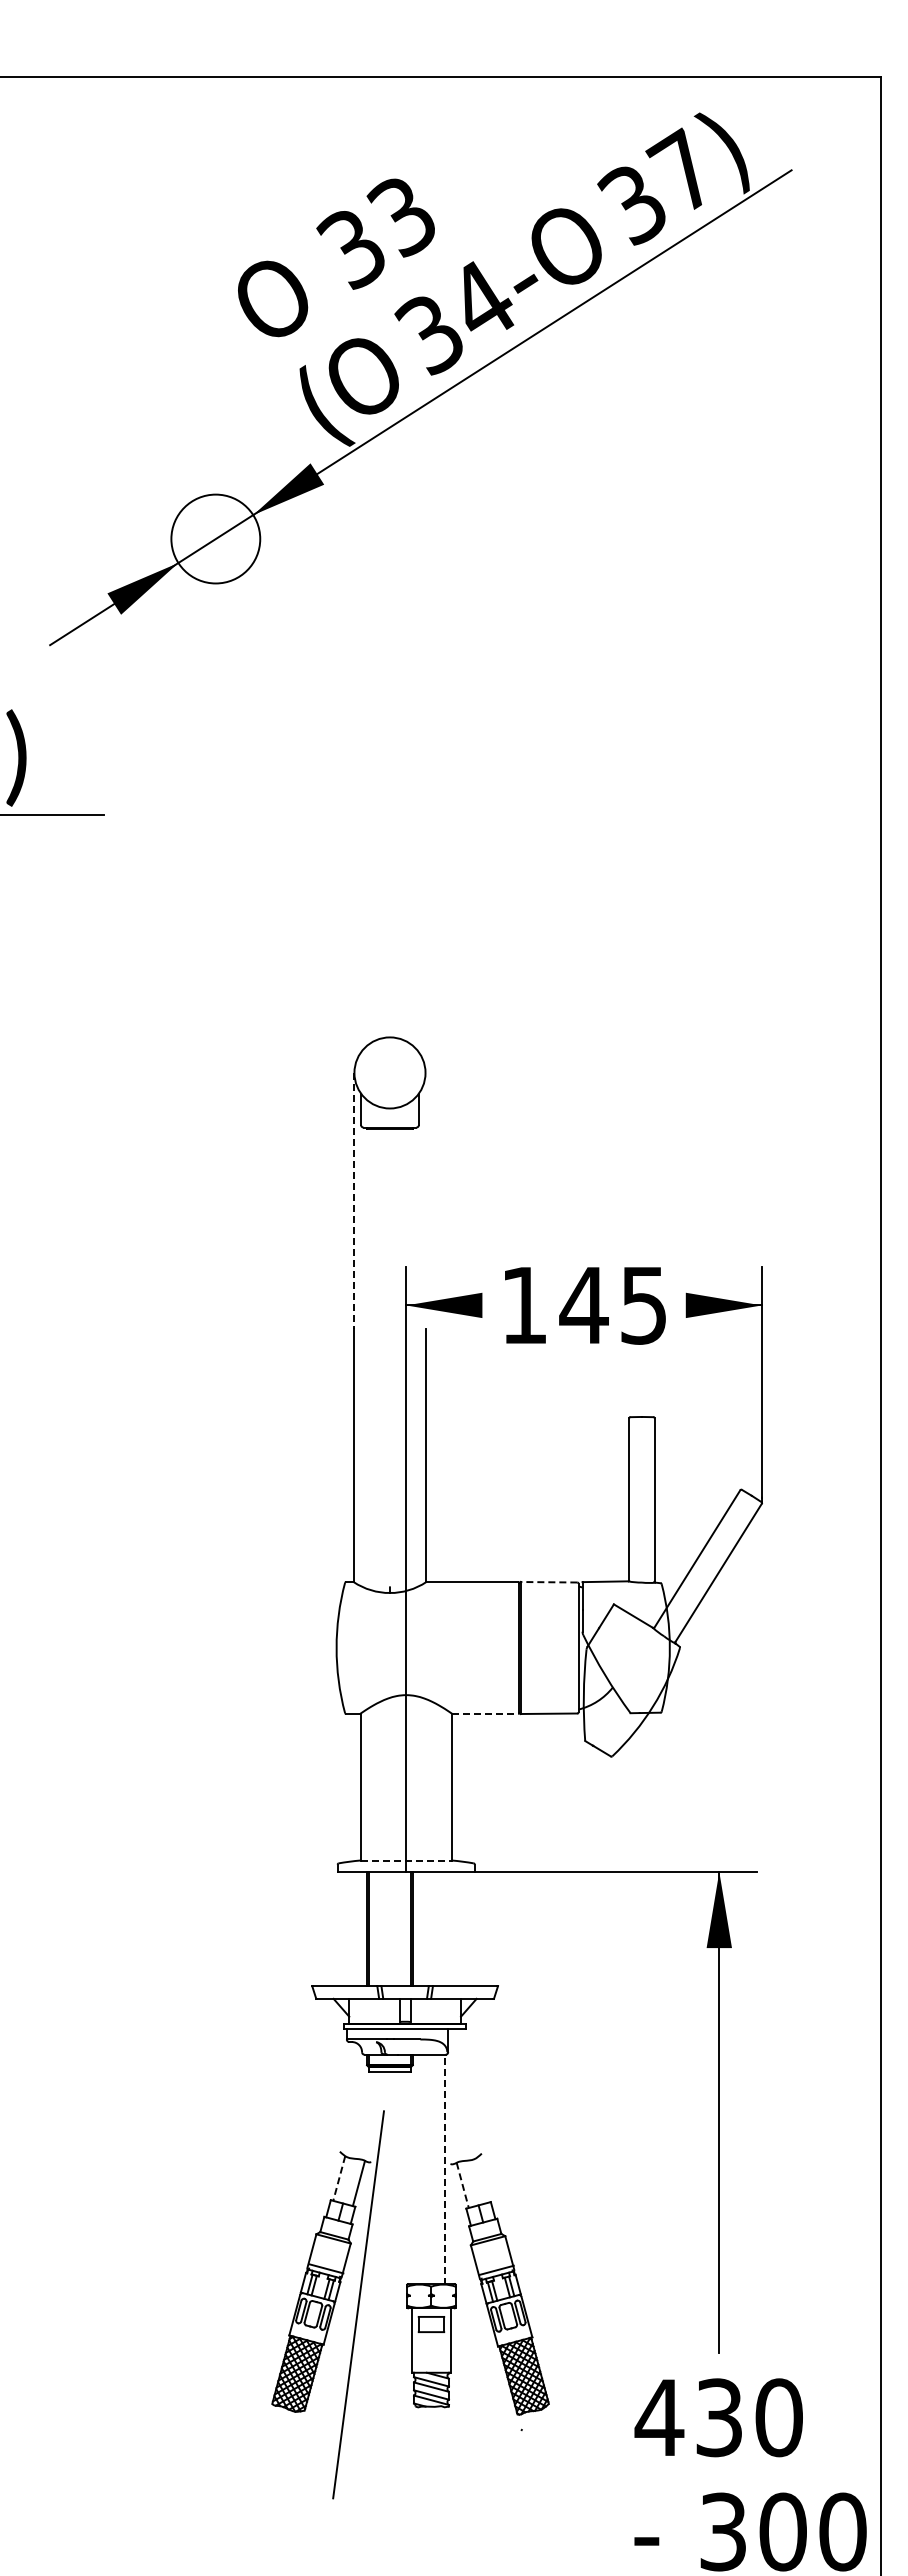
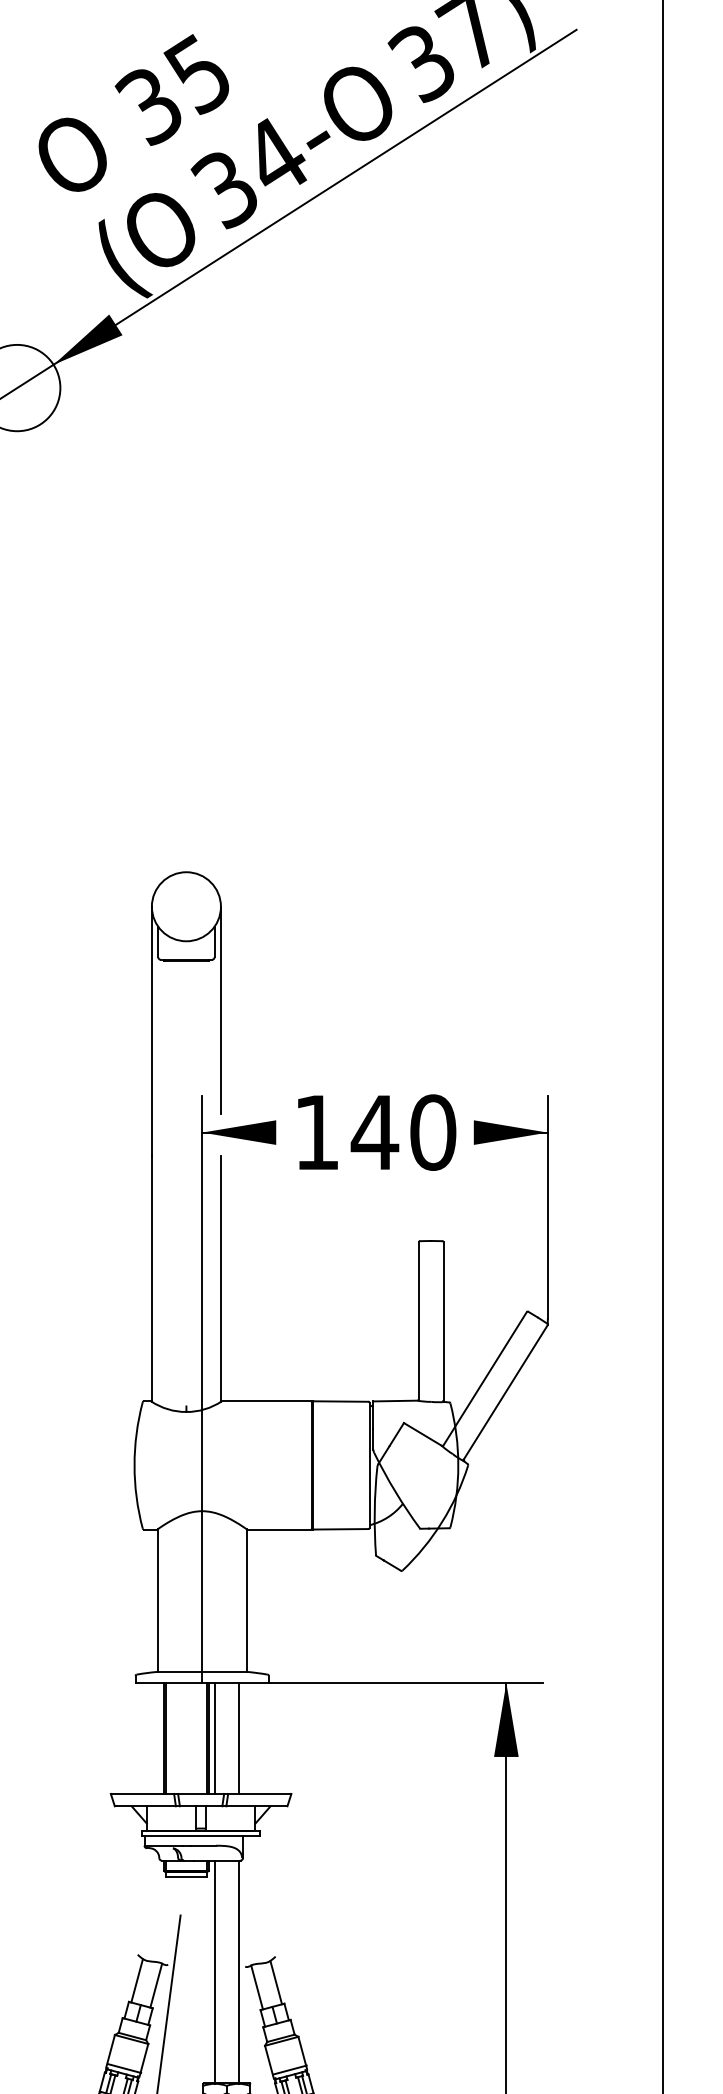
text: (400, 215) -> (196, 73), 33 -> 35
line: (425, 1179) -> (220, 1010), added
line: (354, 1201) -> (151, 1031), dashed -> solid
text: (643, 1305) -> (432, 1132), 145 -> 140
line: (548, 1582) -> (340, 1401), dashed -> solid
line: (485, 1714) -> (279, 1530), dashed -> solid
line: (406, 1860) -> (202, 1671), dashed -> solid
line: (419, 1928) -> (215, 1737), added
line: (444, 1928) -> (239, 1737), added
line: (419, 2169) -> (215, 1972), added
line: (444, 2169) -> (239, 1972), dashed -> solid
line: (339, 2178) -> (137, 1980), dashed -> solid
line: (482, 2180) -> (276, 1982), added
line: (462, 2185) -> (256, 1987), dashed -> solid

